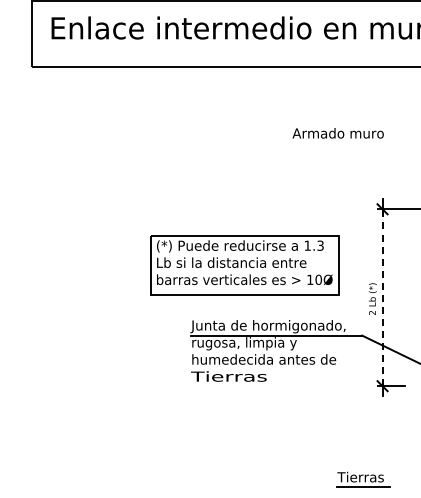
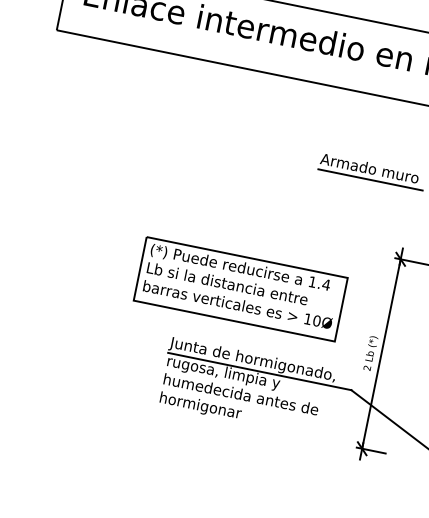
line: (340, 143) -> (370, 179), added
text: (320, 245) -> (326, 284), 1.3 -> 1.4
line: (382, 297) -> (381, 353), dashed -> solid
text: (229, 377) -> (200, 406), Tierras -> hormigonar

